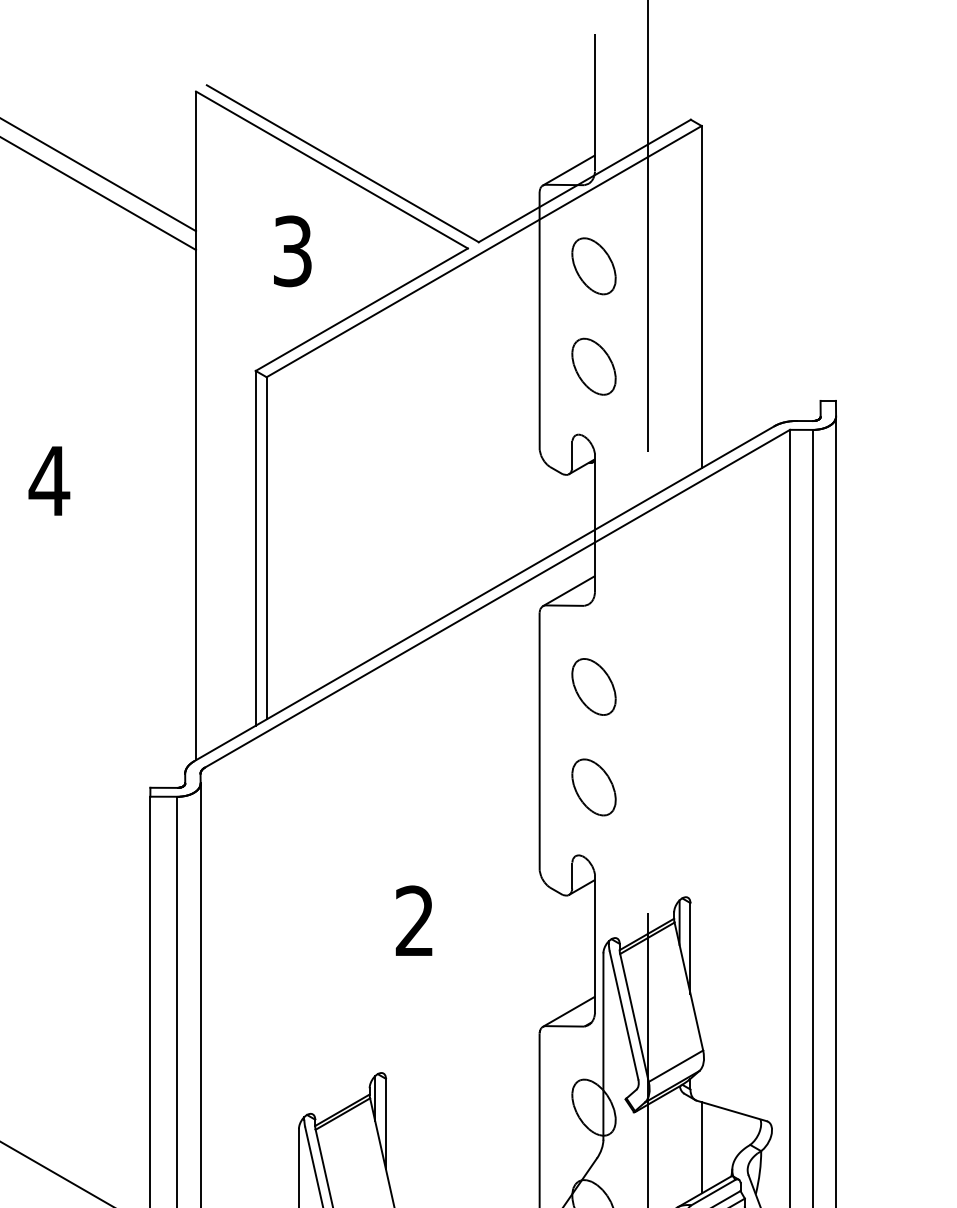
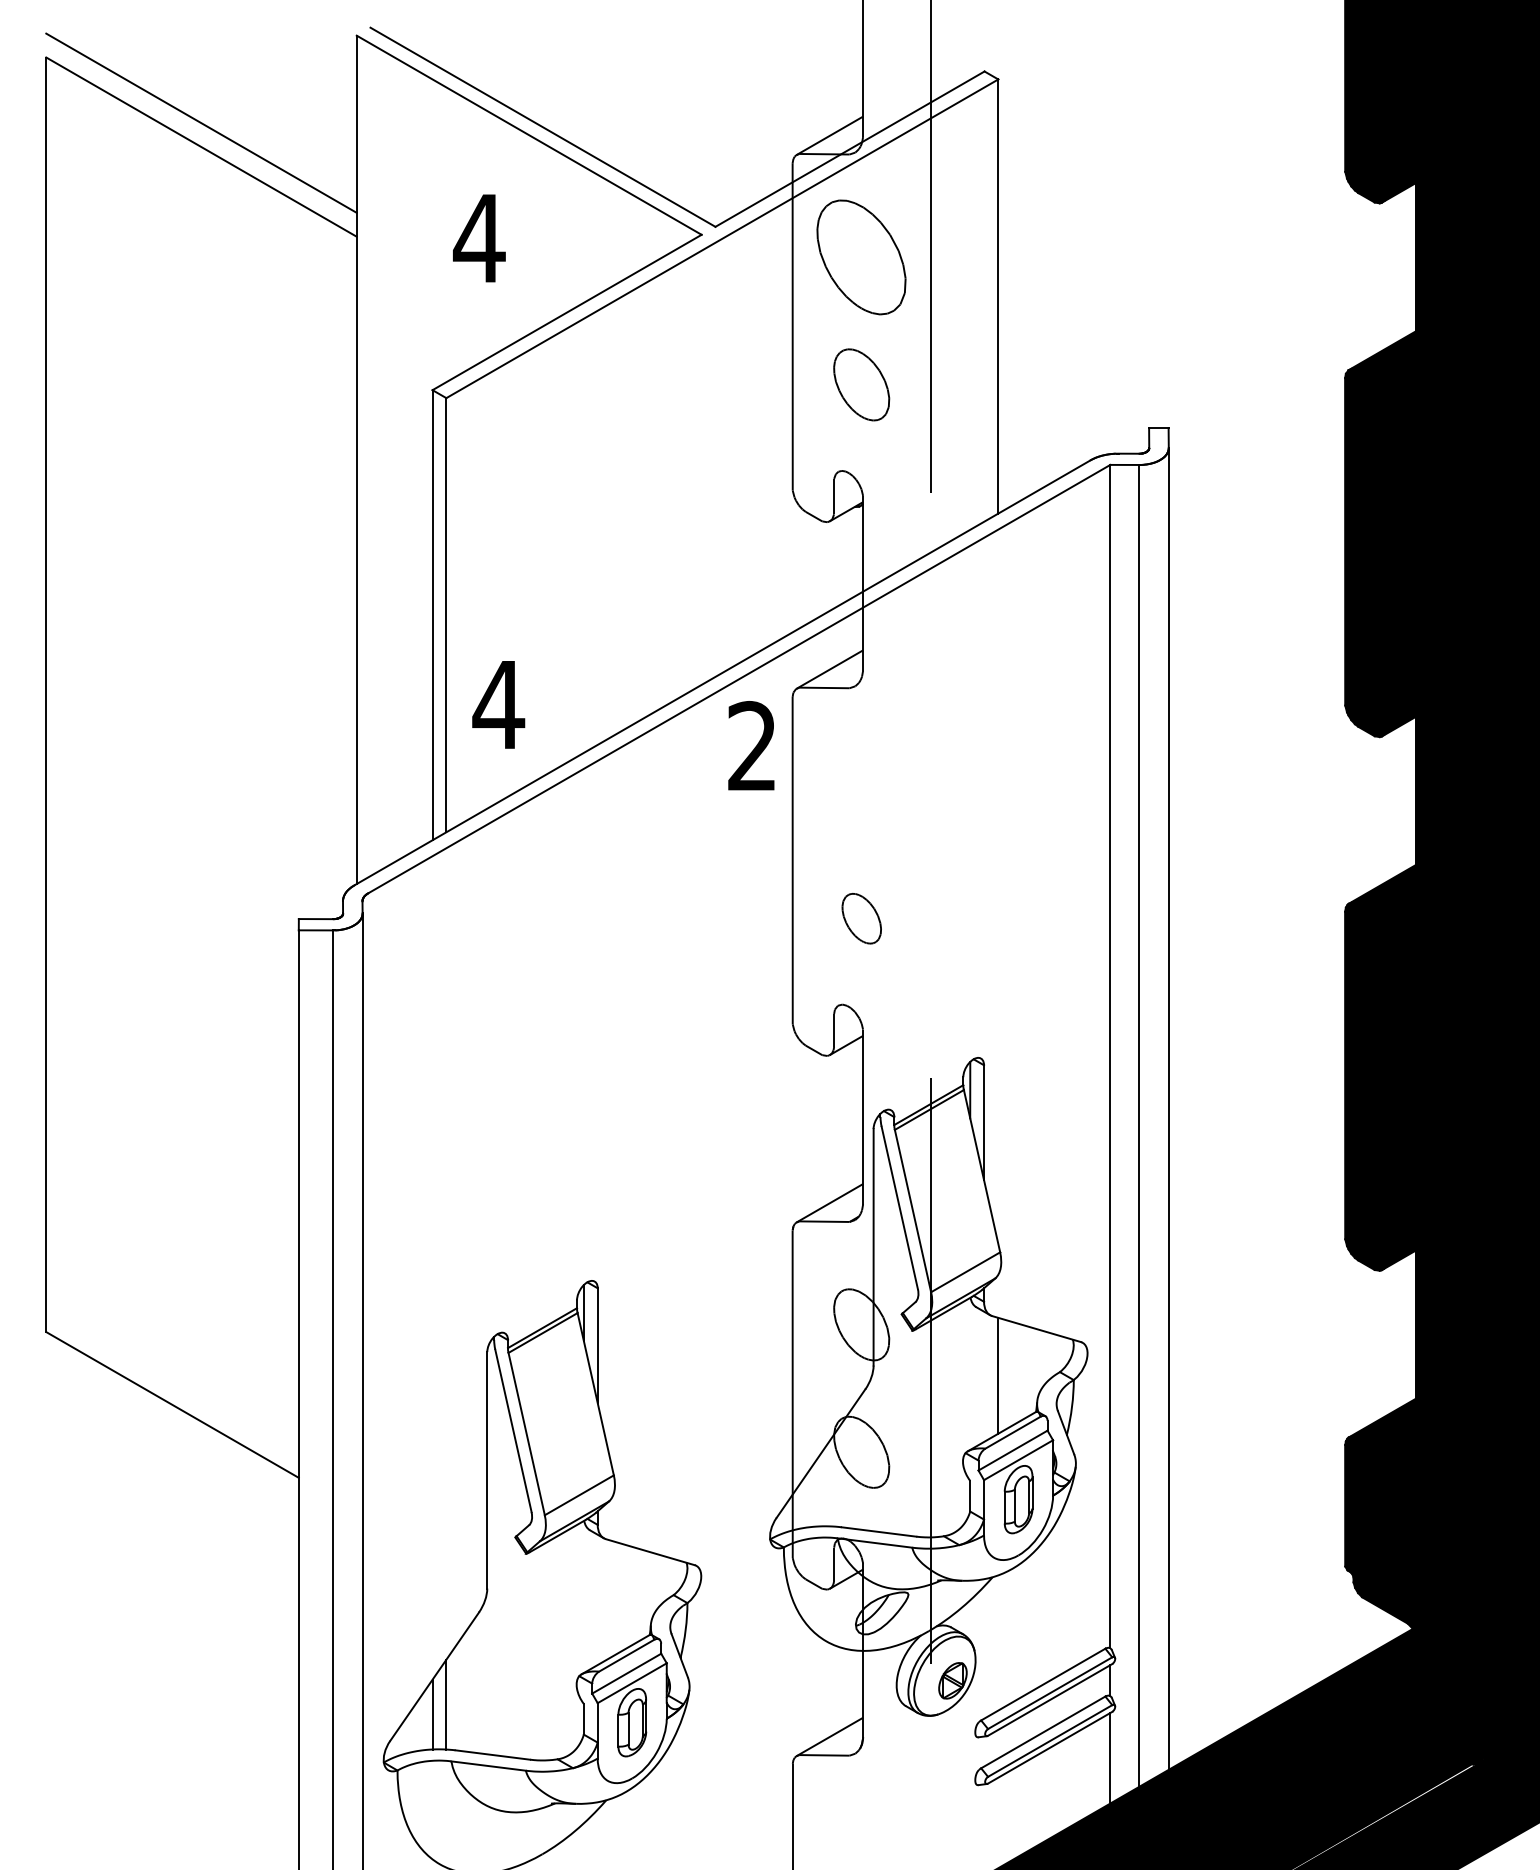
text: (291, 251) -> (478, 238), 3 -> 4
part: (593, 266) -> (861, 257), size x1.6
text: (49, 480) -> (498, 704), moved
part: (593, 686) -> (861, 790), removed
part: (593, 787) -> (861, 918), size x0.7
text: (414, 920) -> (751, 745), moved

